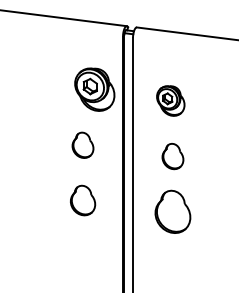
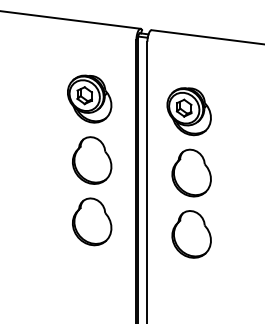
part: (94, 89) -> (89, 98), moved
part: (170, 100) -> (188, 111), size x1.43
part: (82, 145) -> (91, 160), size x1.67
part: (172, 156) -> (191, 173), size x1.67
part: (82, 200) -> (91, 221), size x1.43

